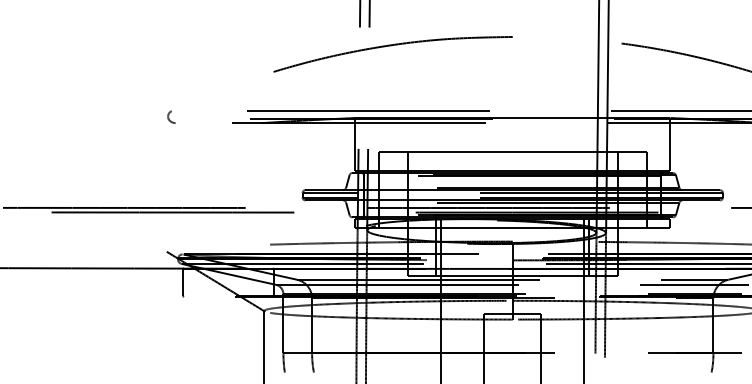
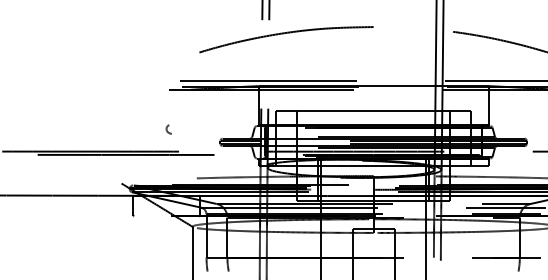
part: (170, 117) -> (168, 129), moved

